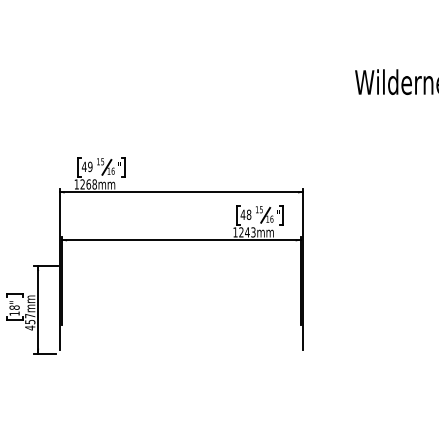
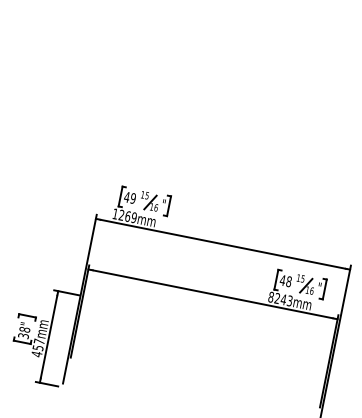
text: (94, 184) -> (133, 217), 1268mm -> 1269mm
text: (235, 232) -> (271, 297), 1243mm -> 8243mm
text: (14, 313) -> (23, 335), 18" -> 38"

